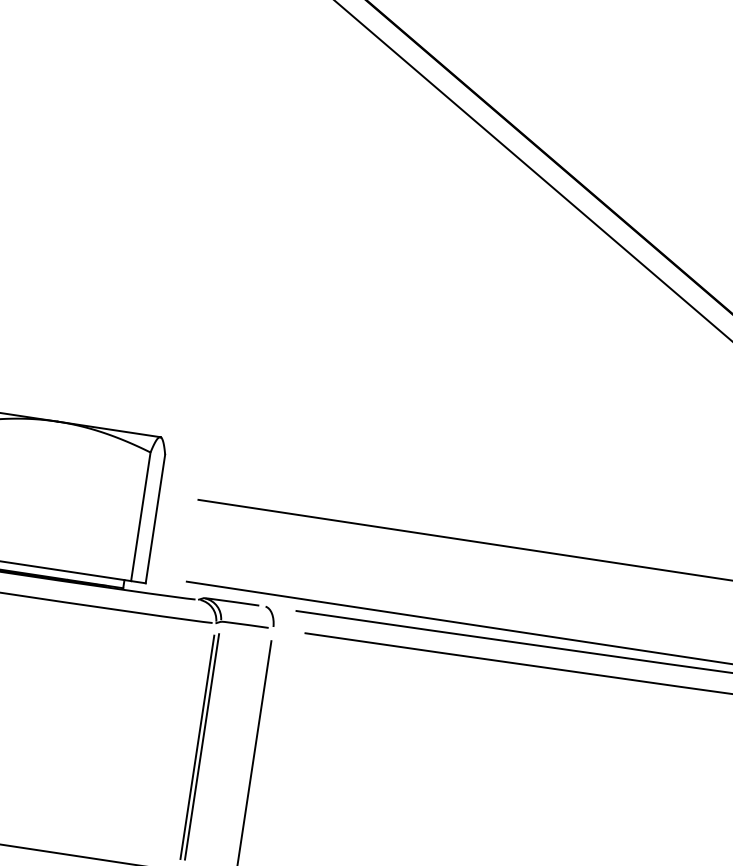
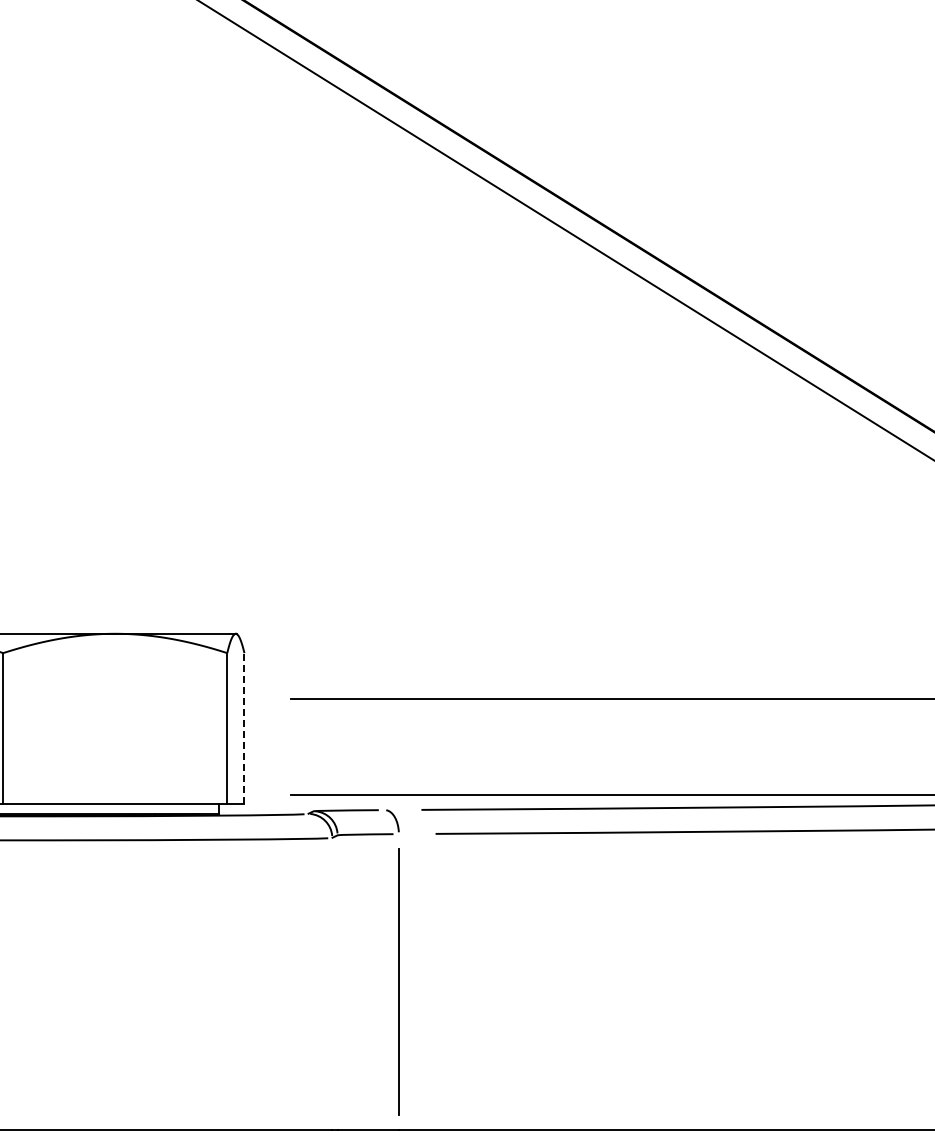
line: (155, 518) -> (244, 728), solid -> dashed
line: (202, 746) -> (337, 981), removed
line: (197, 747) -> (332, 983), removed

